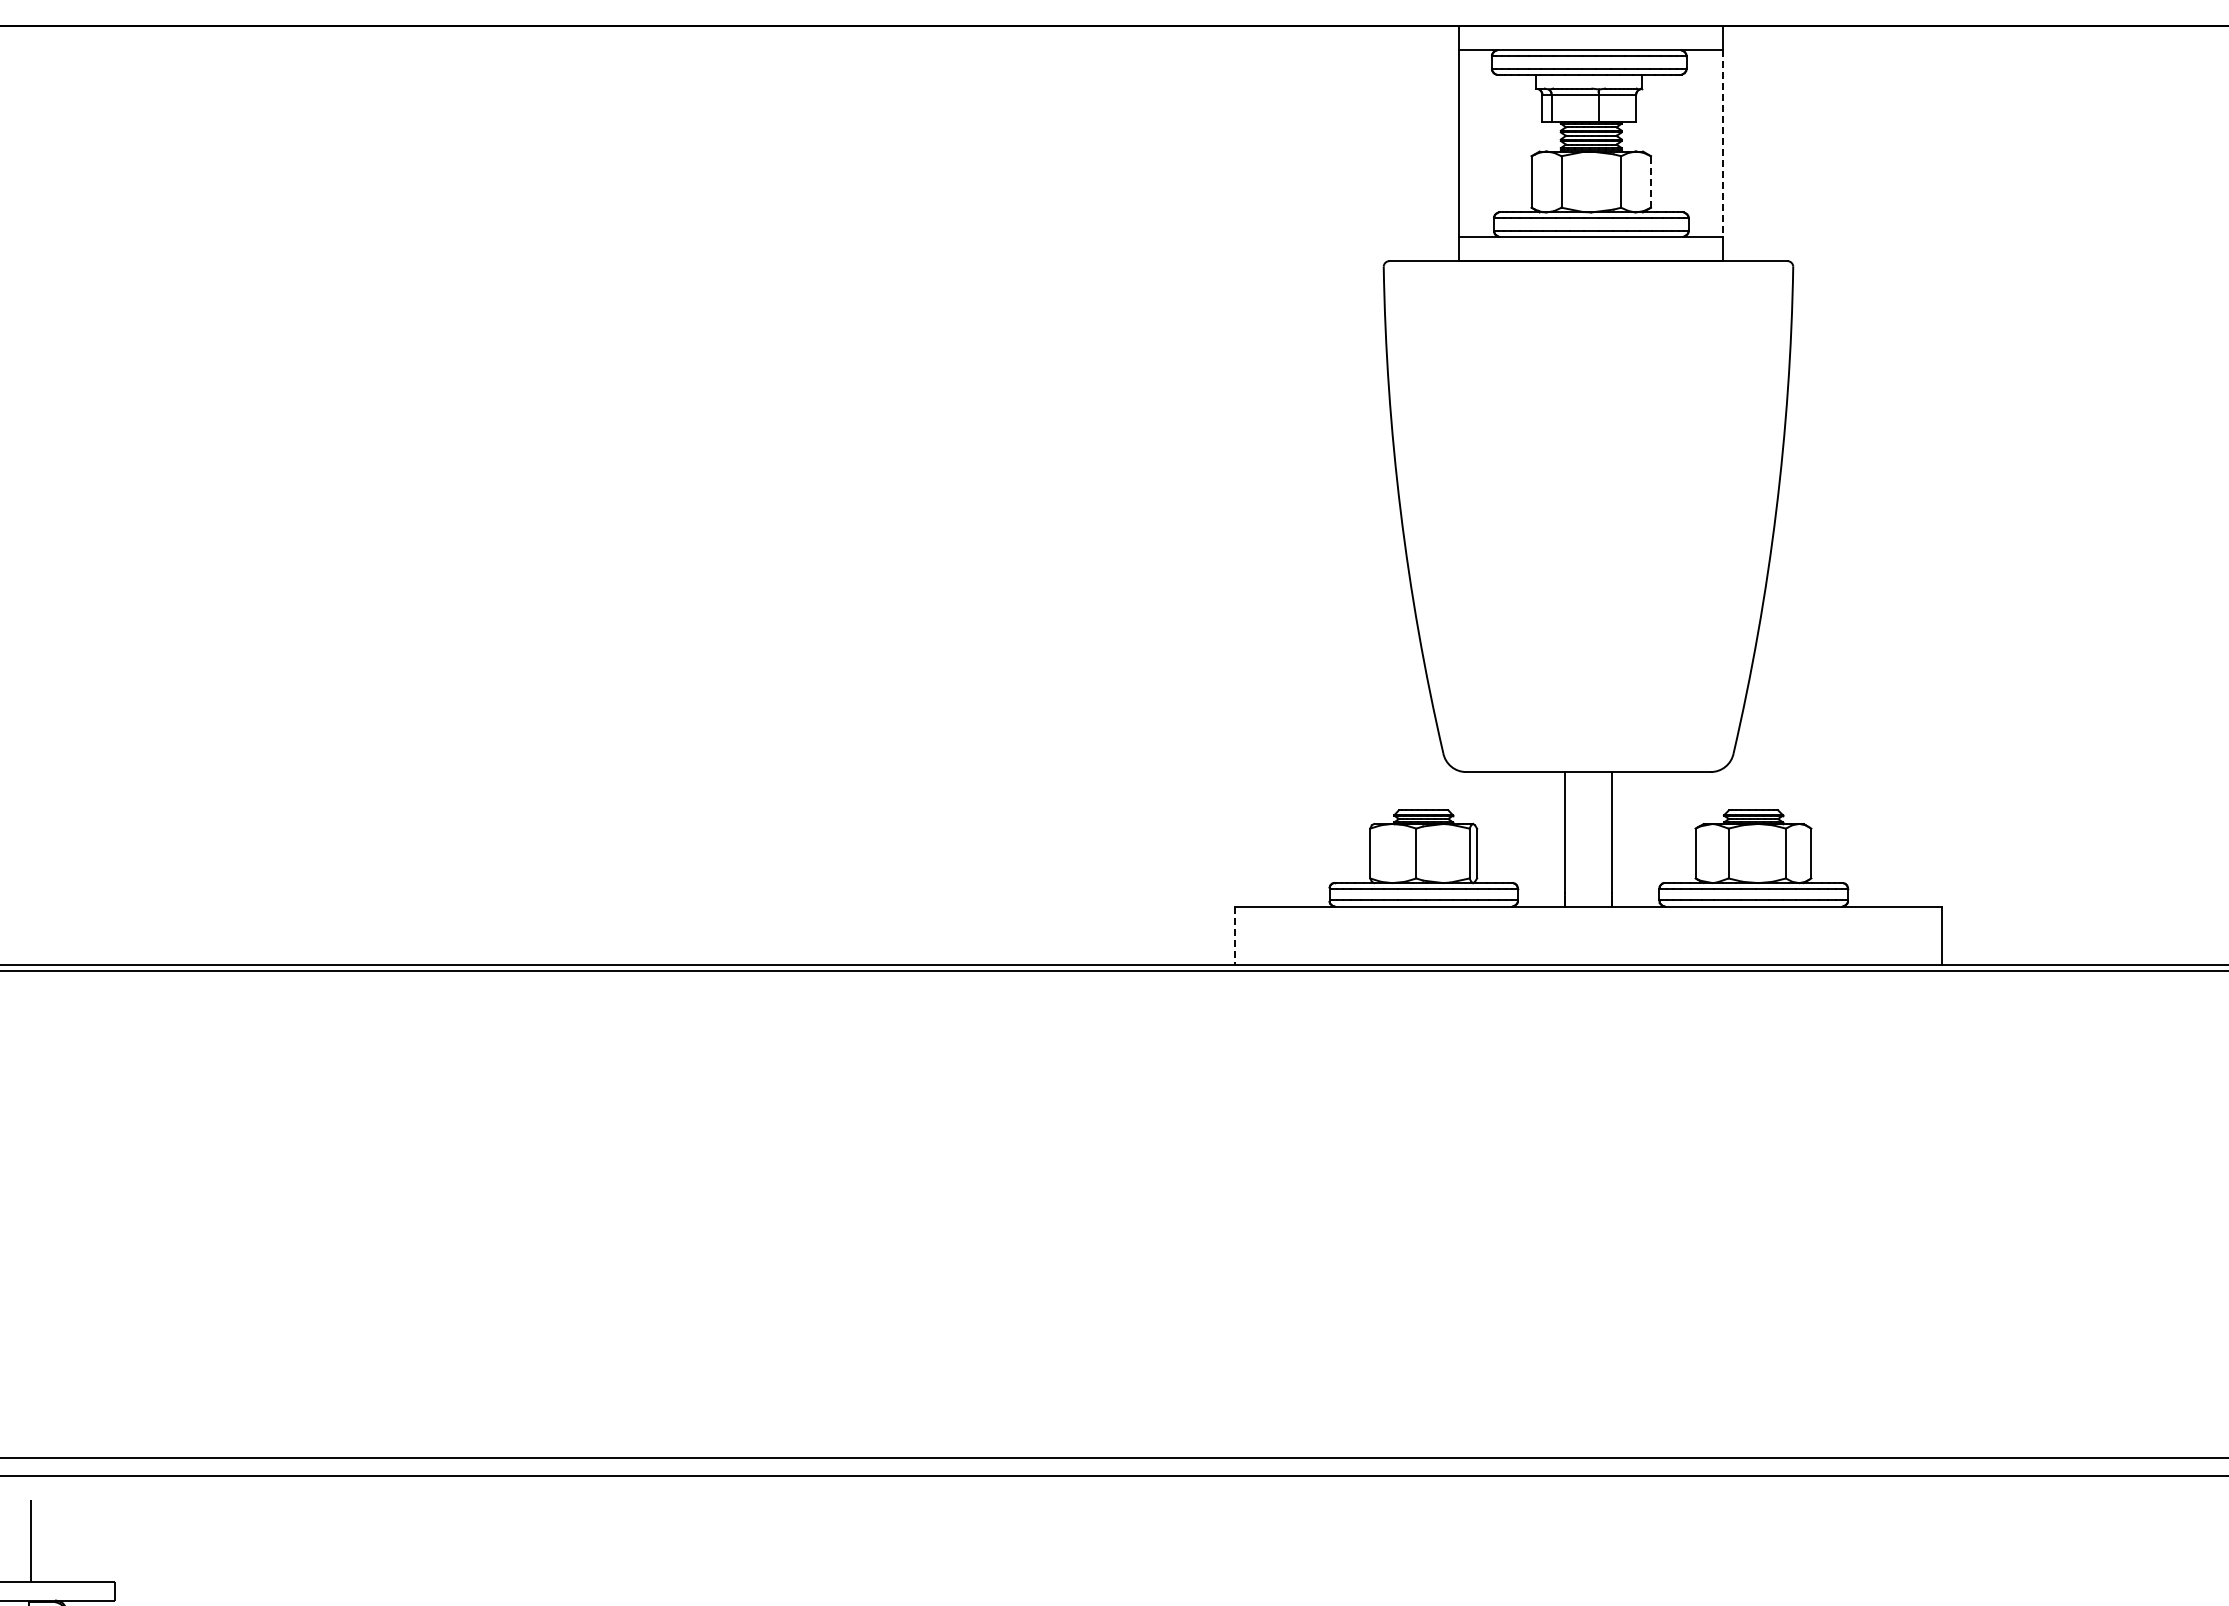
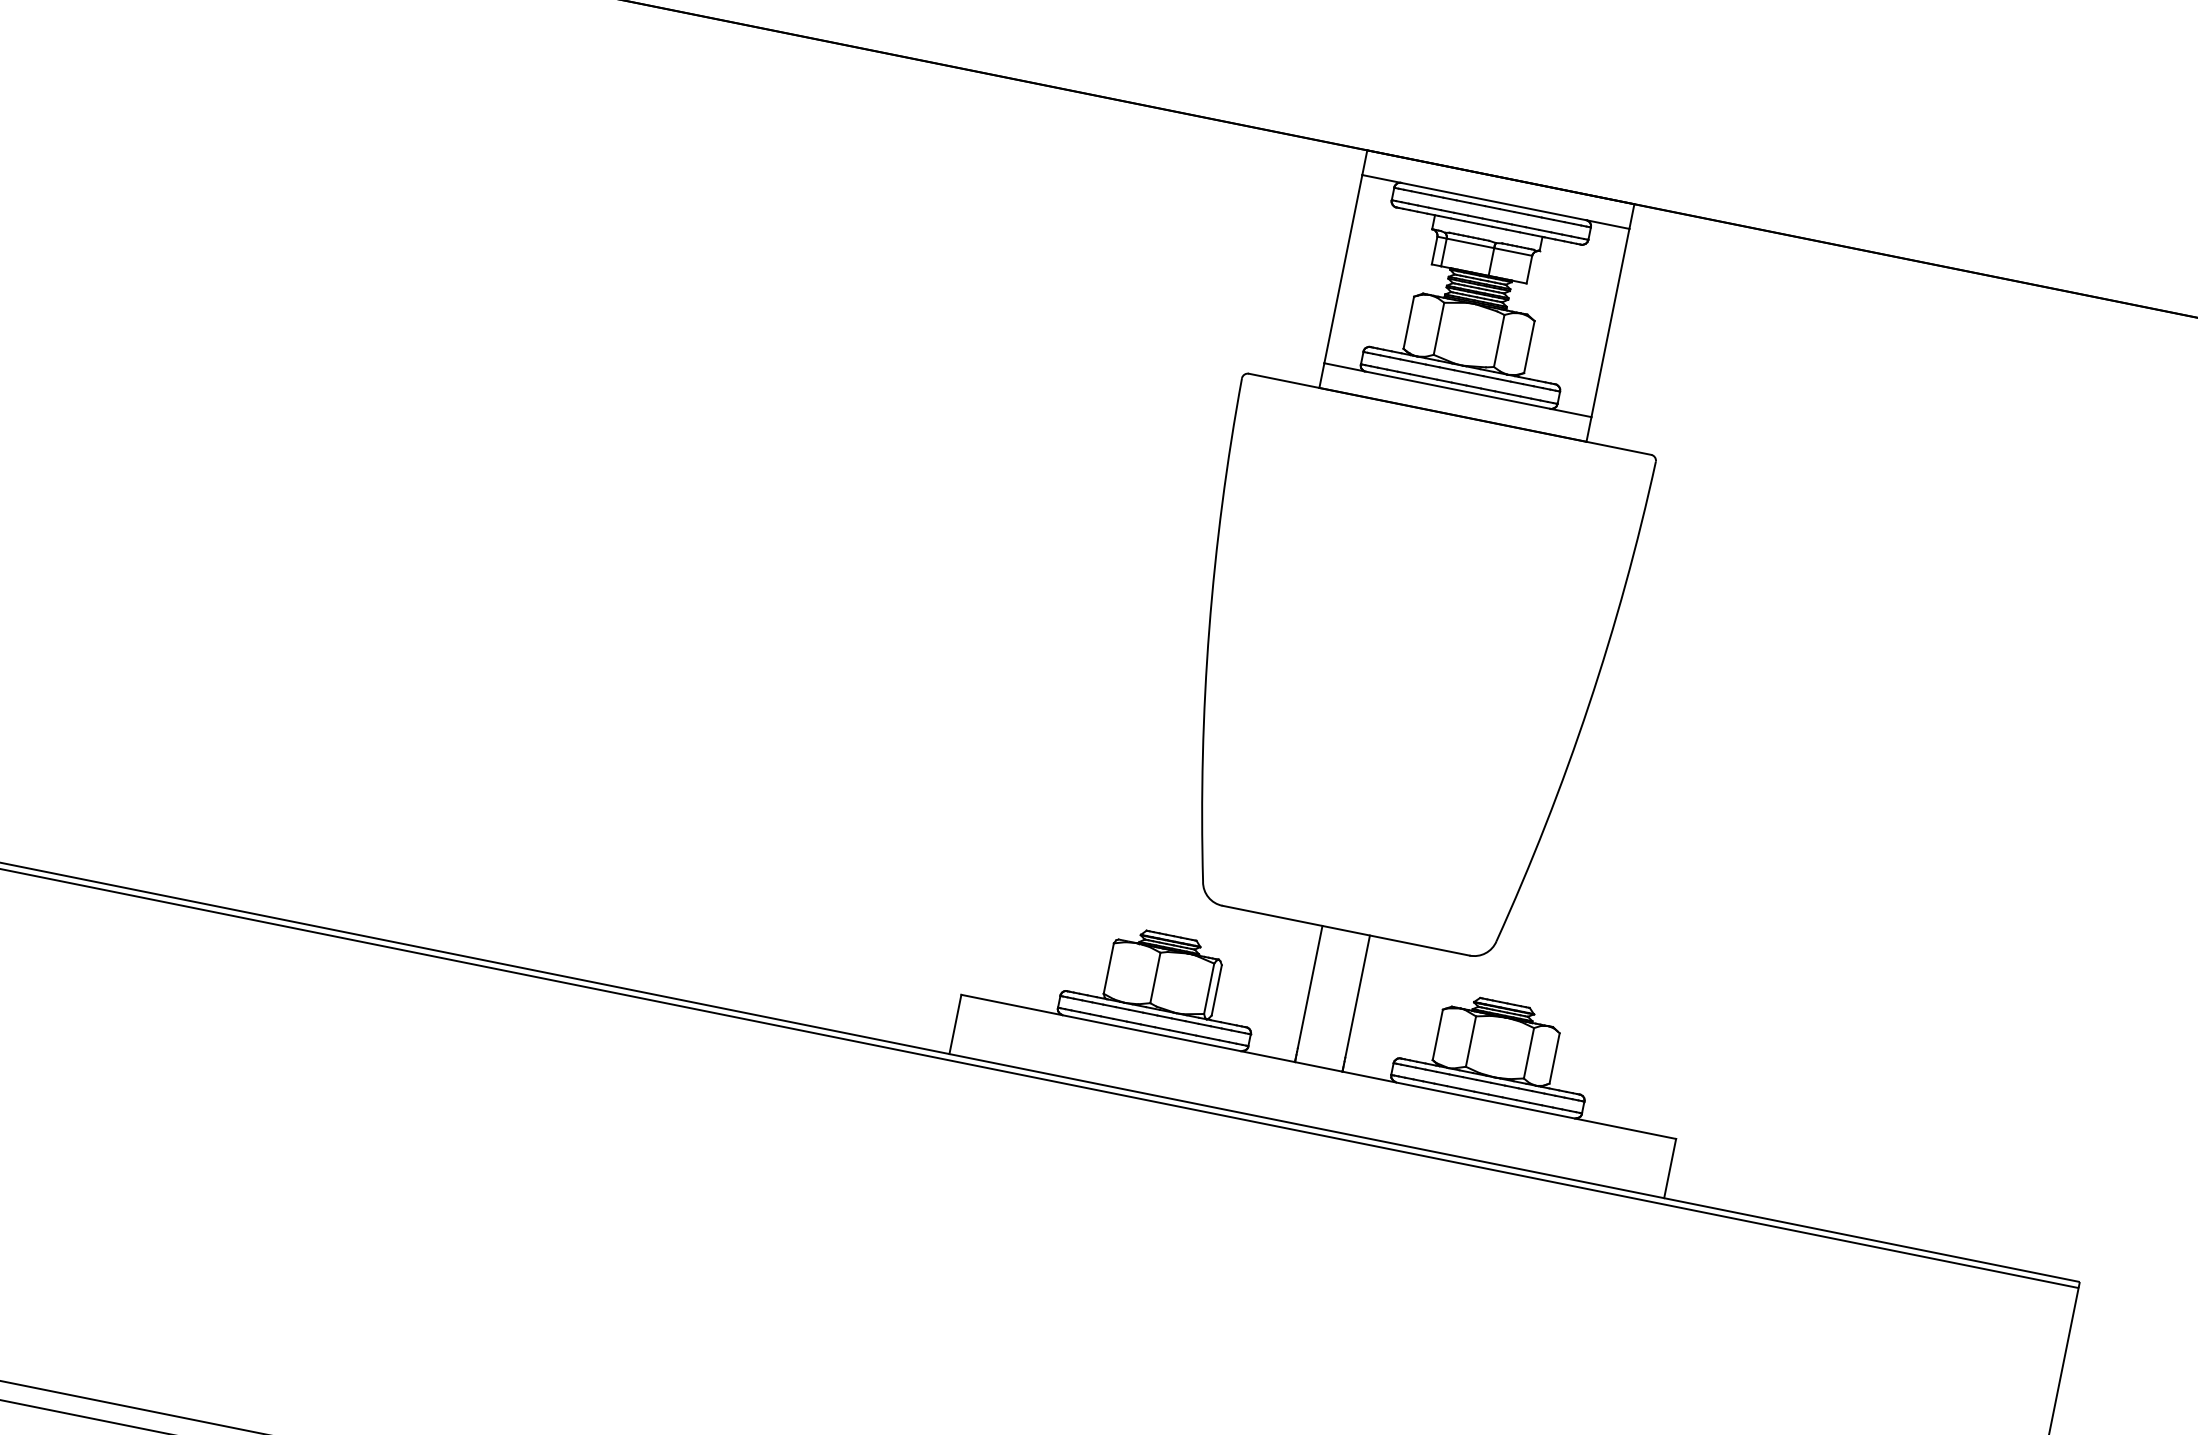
line: (1723, 144) -> (1610, 323), dashed -> solid
line: (1650, 181) -> (1528, 346), dashed -> solid
line: (1235, 936) -> (955, 1024), dashed -> solid

